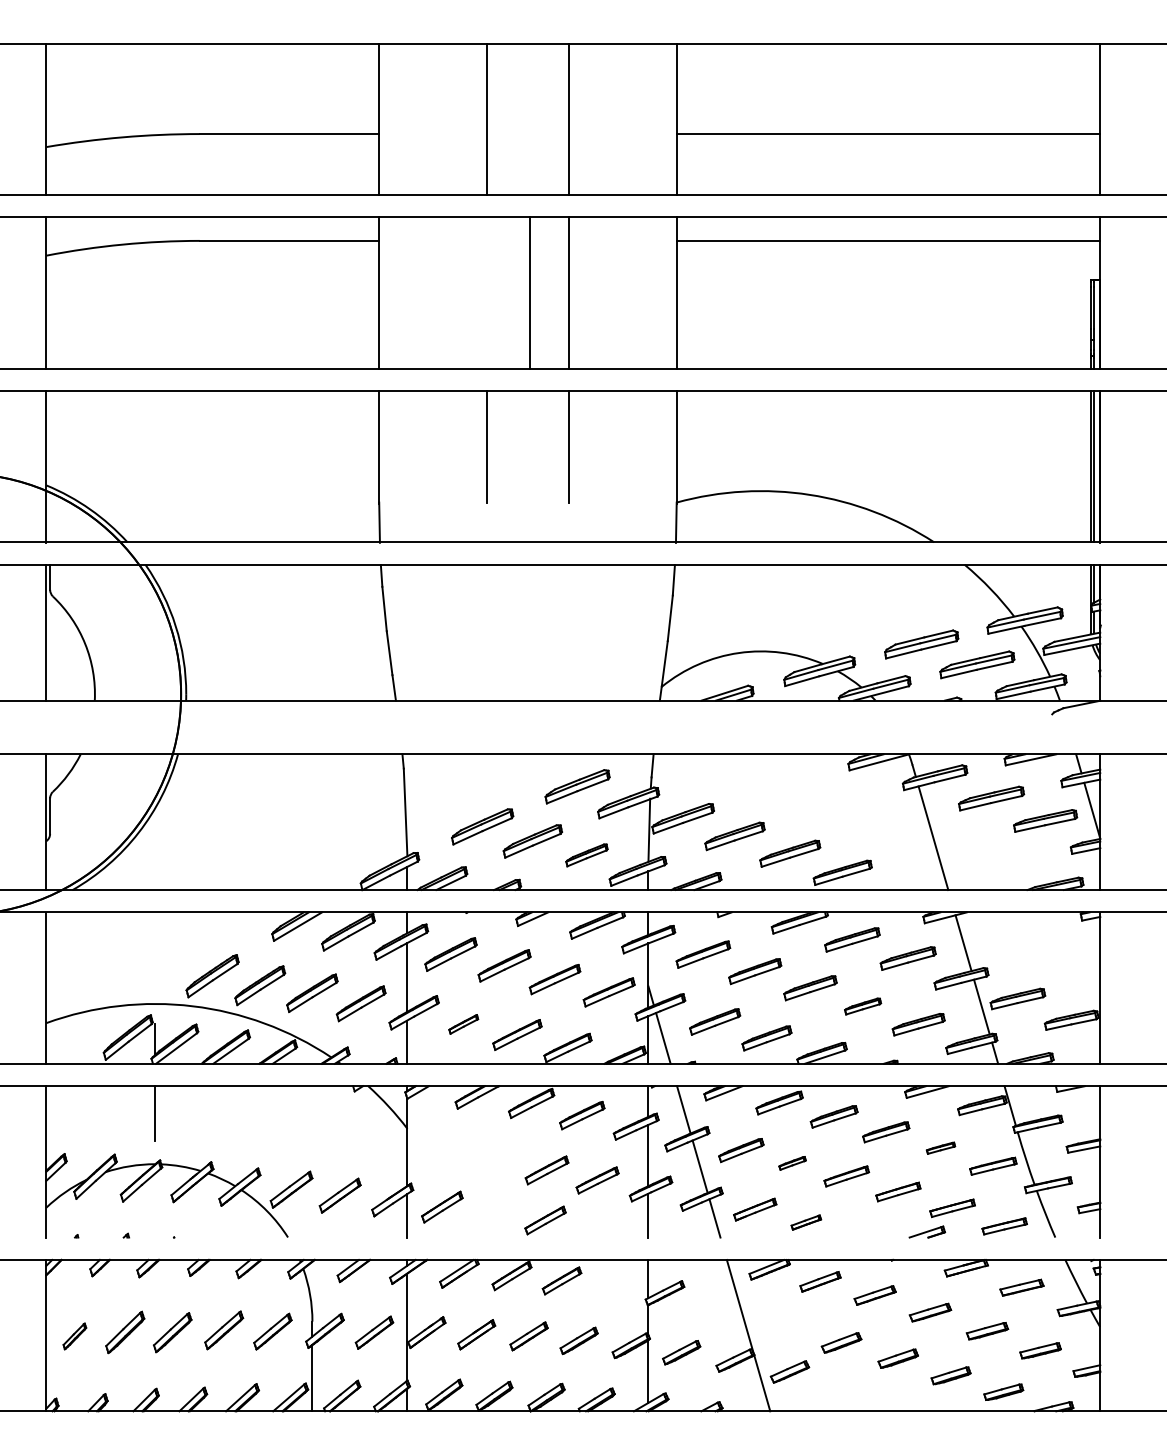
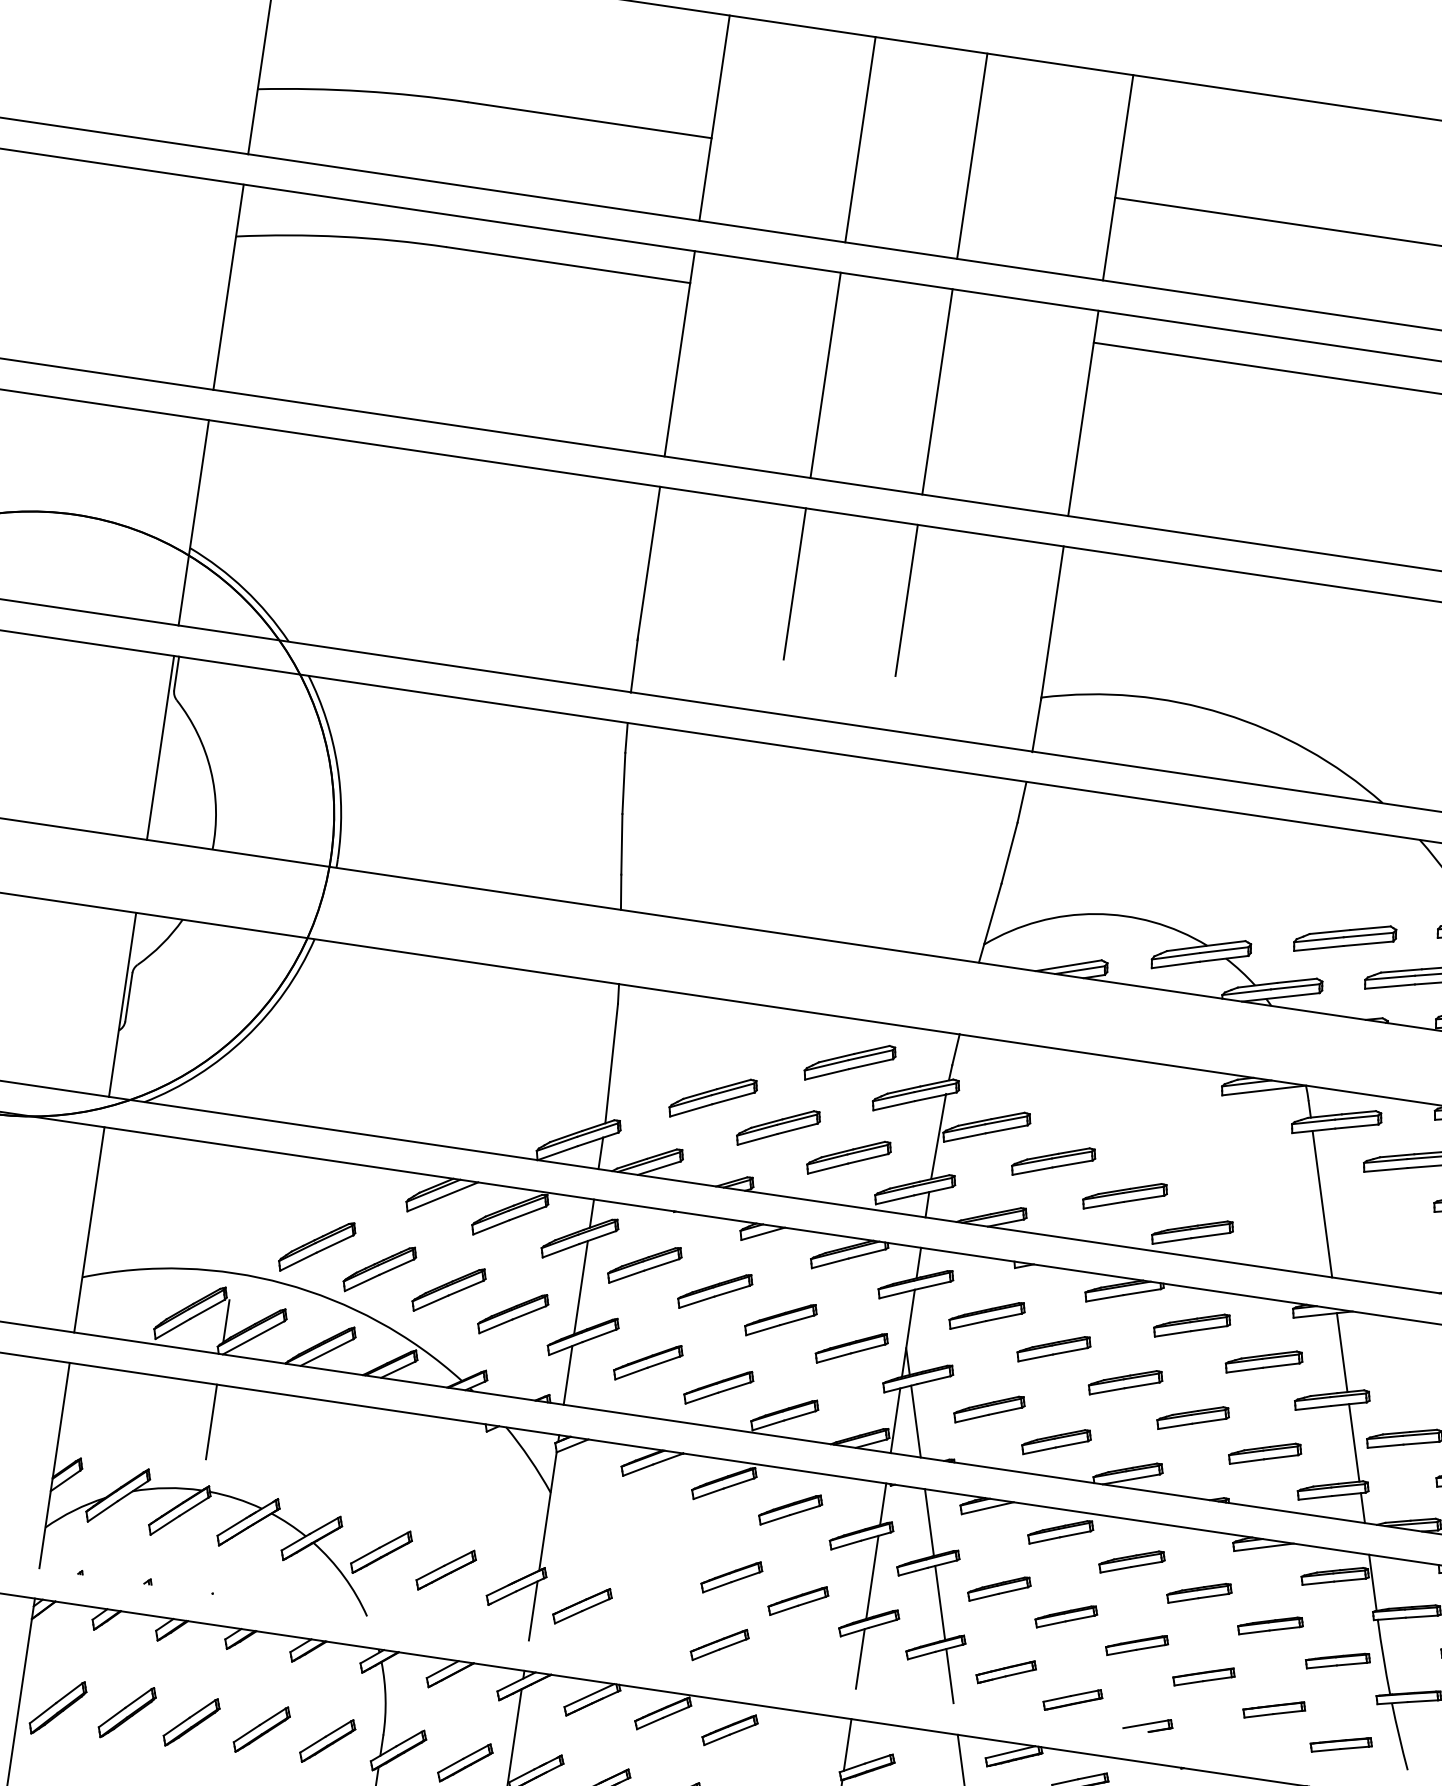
line: (529, 292) -> (825, 374), moved
part: (586, 855) -> (848, 1158), size x1.43
part: (862, 1006) -> (1192, 1418), size x1.43
part: (463, 1024) -> (647, 1362), size x1.67
part: (940, 1148) -> (1269, 1626), size x1.67
part: (792, 1163) -> (1066, 1617), size x1.67
part: (806, 1222) -> (1073, 1699), size x1.43
part: (927, 1231) -> (1148, 1723), moved
part: (74, 1336) -> (57, 1707), size x1.67

